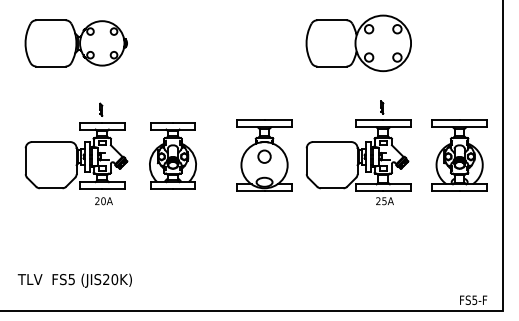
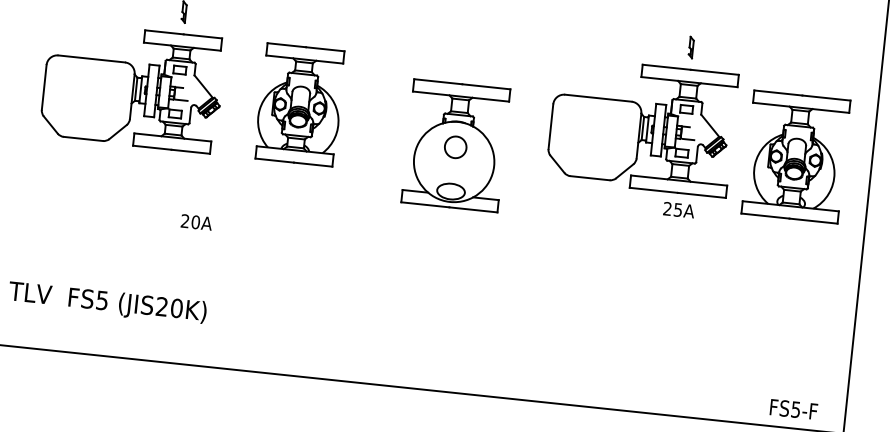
part: (358, 152) -> (642, 121), moved
part: (264, 155) -> (455, 145), moved
text: (103, 201) -> (195, 222), moved

